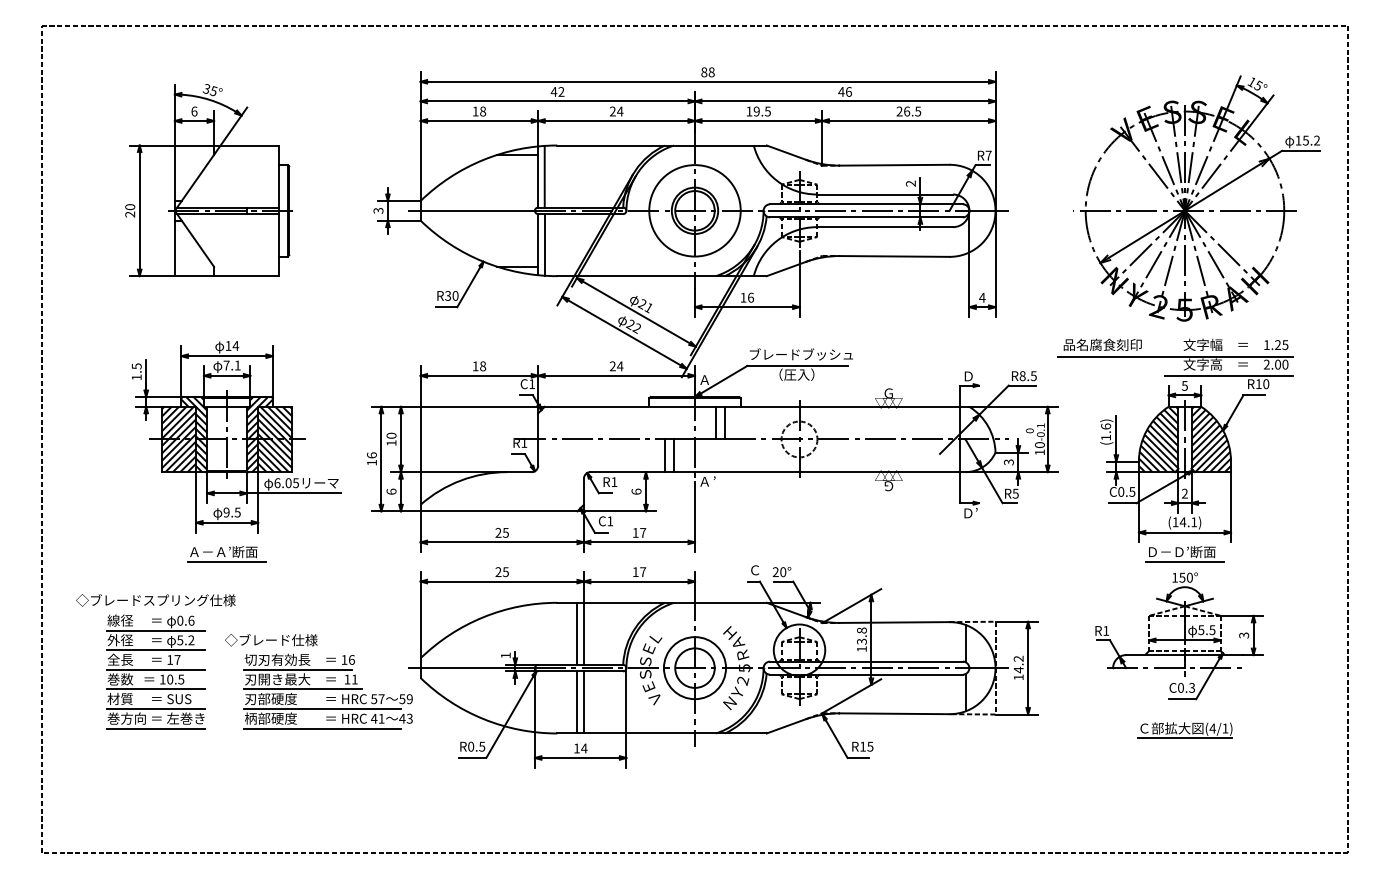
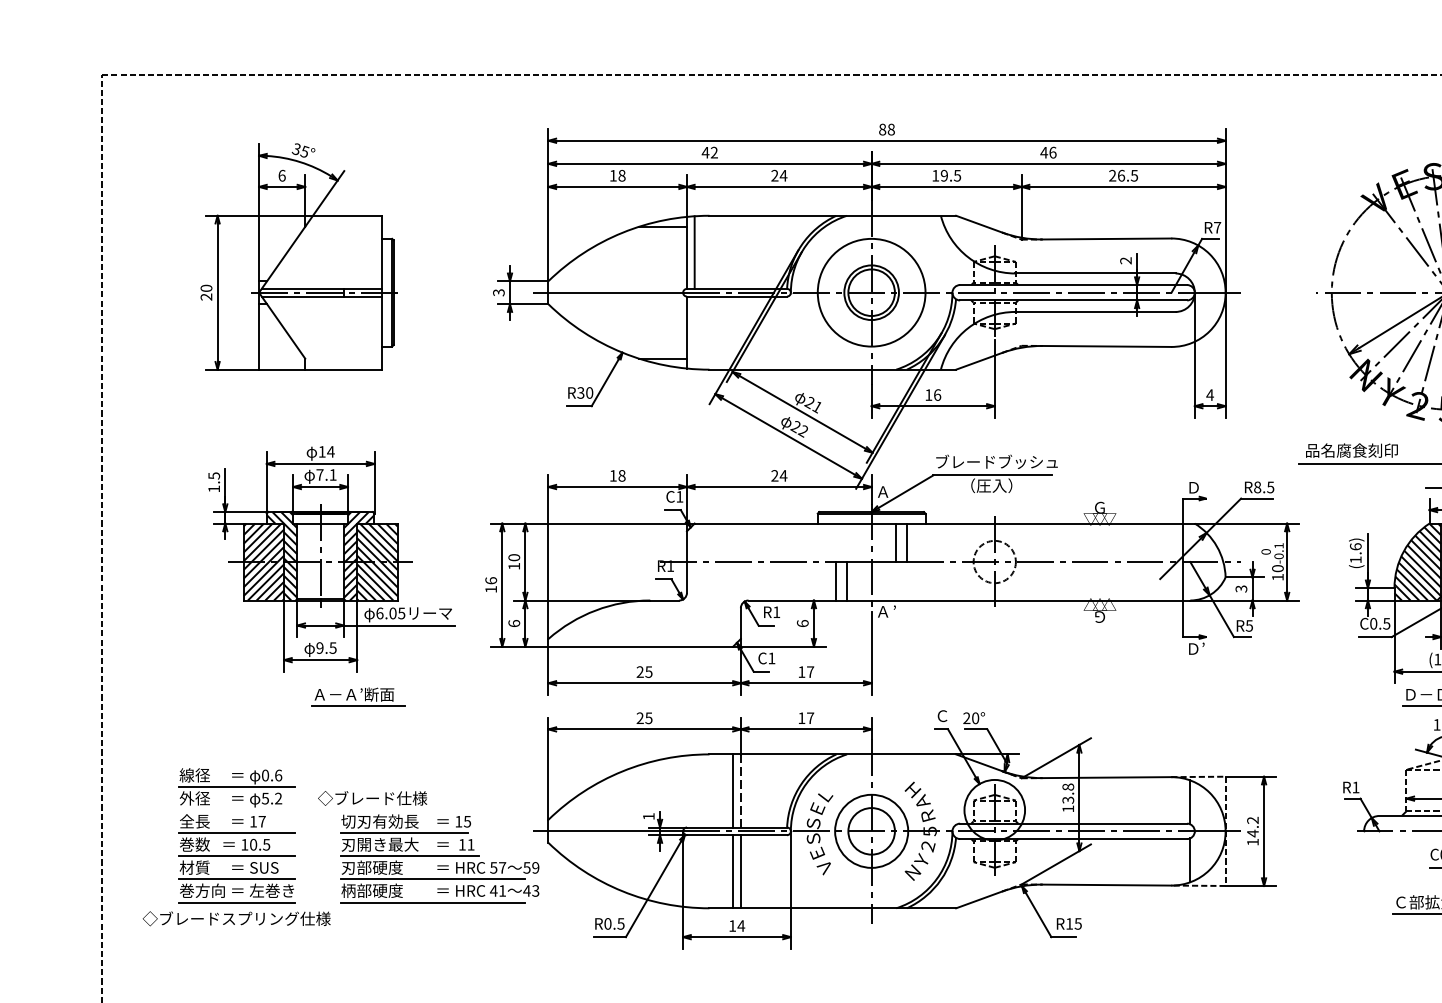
line: (544, 244) -> (694, 332), removed
part: (226, 554) -> (357, 697), moved
text: (155, 600) -> (236, 918), moved
line: (583, 633) -> (740, 790), solid -> dashed
line: (156, 650) -> (237, 810), removed
text: (351, 659) -> (467, 821), 16 -> 15

